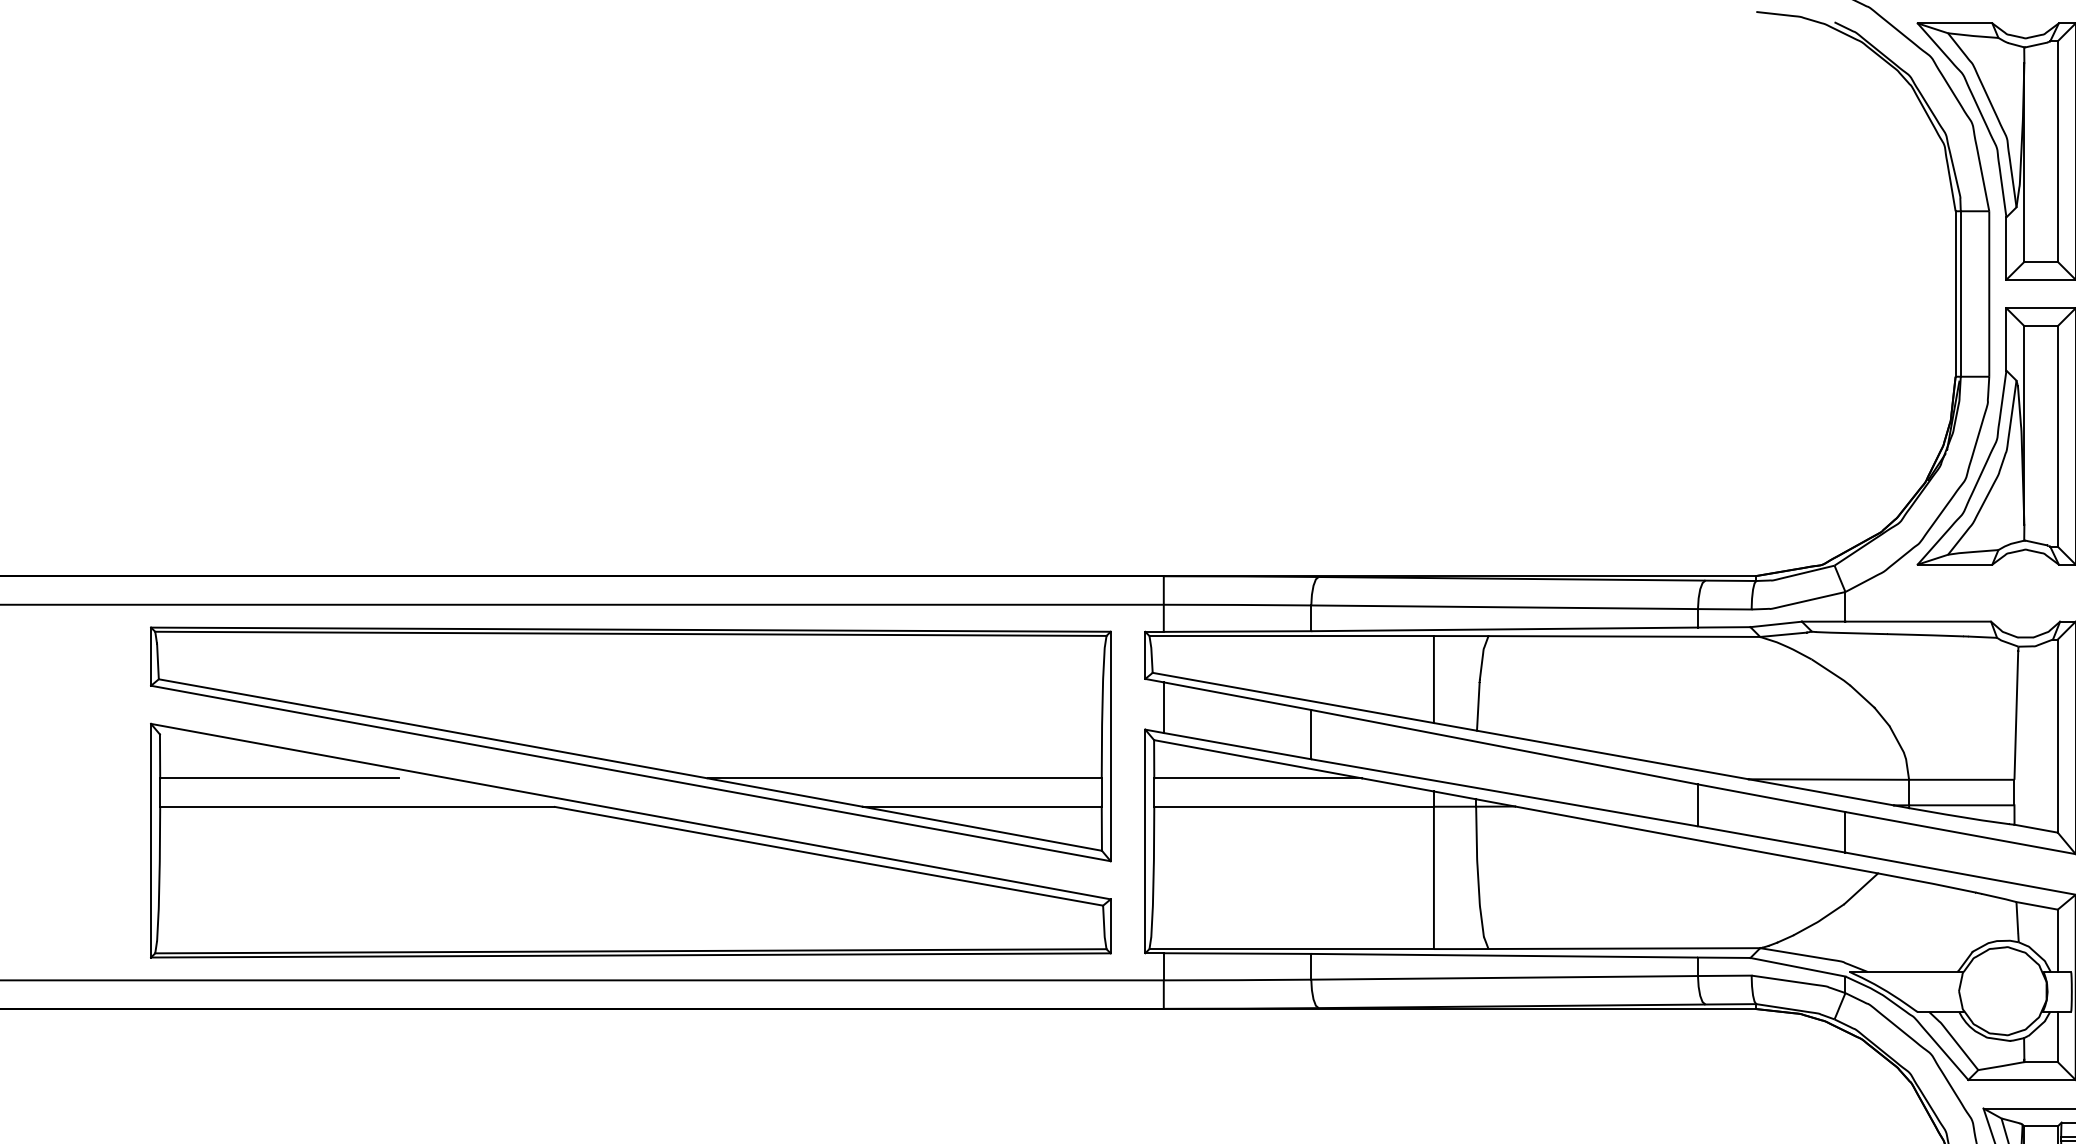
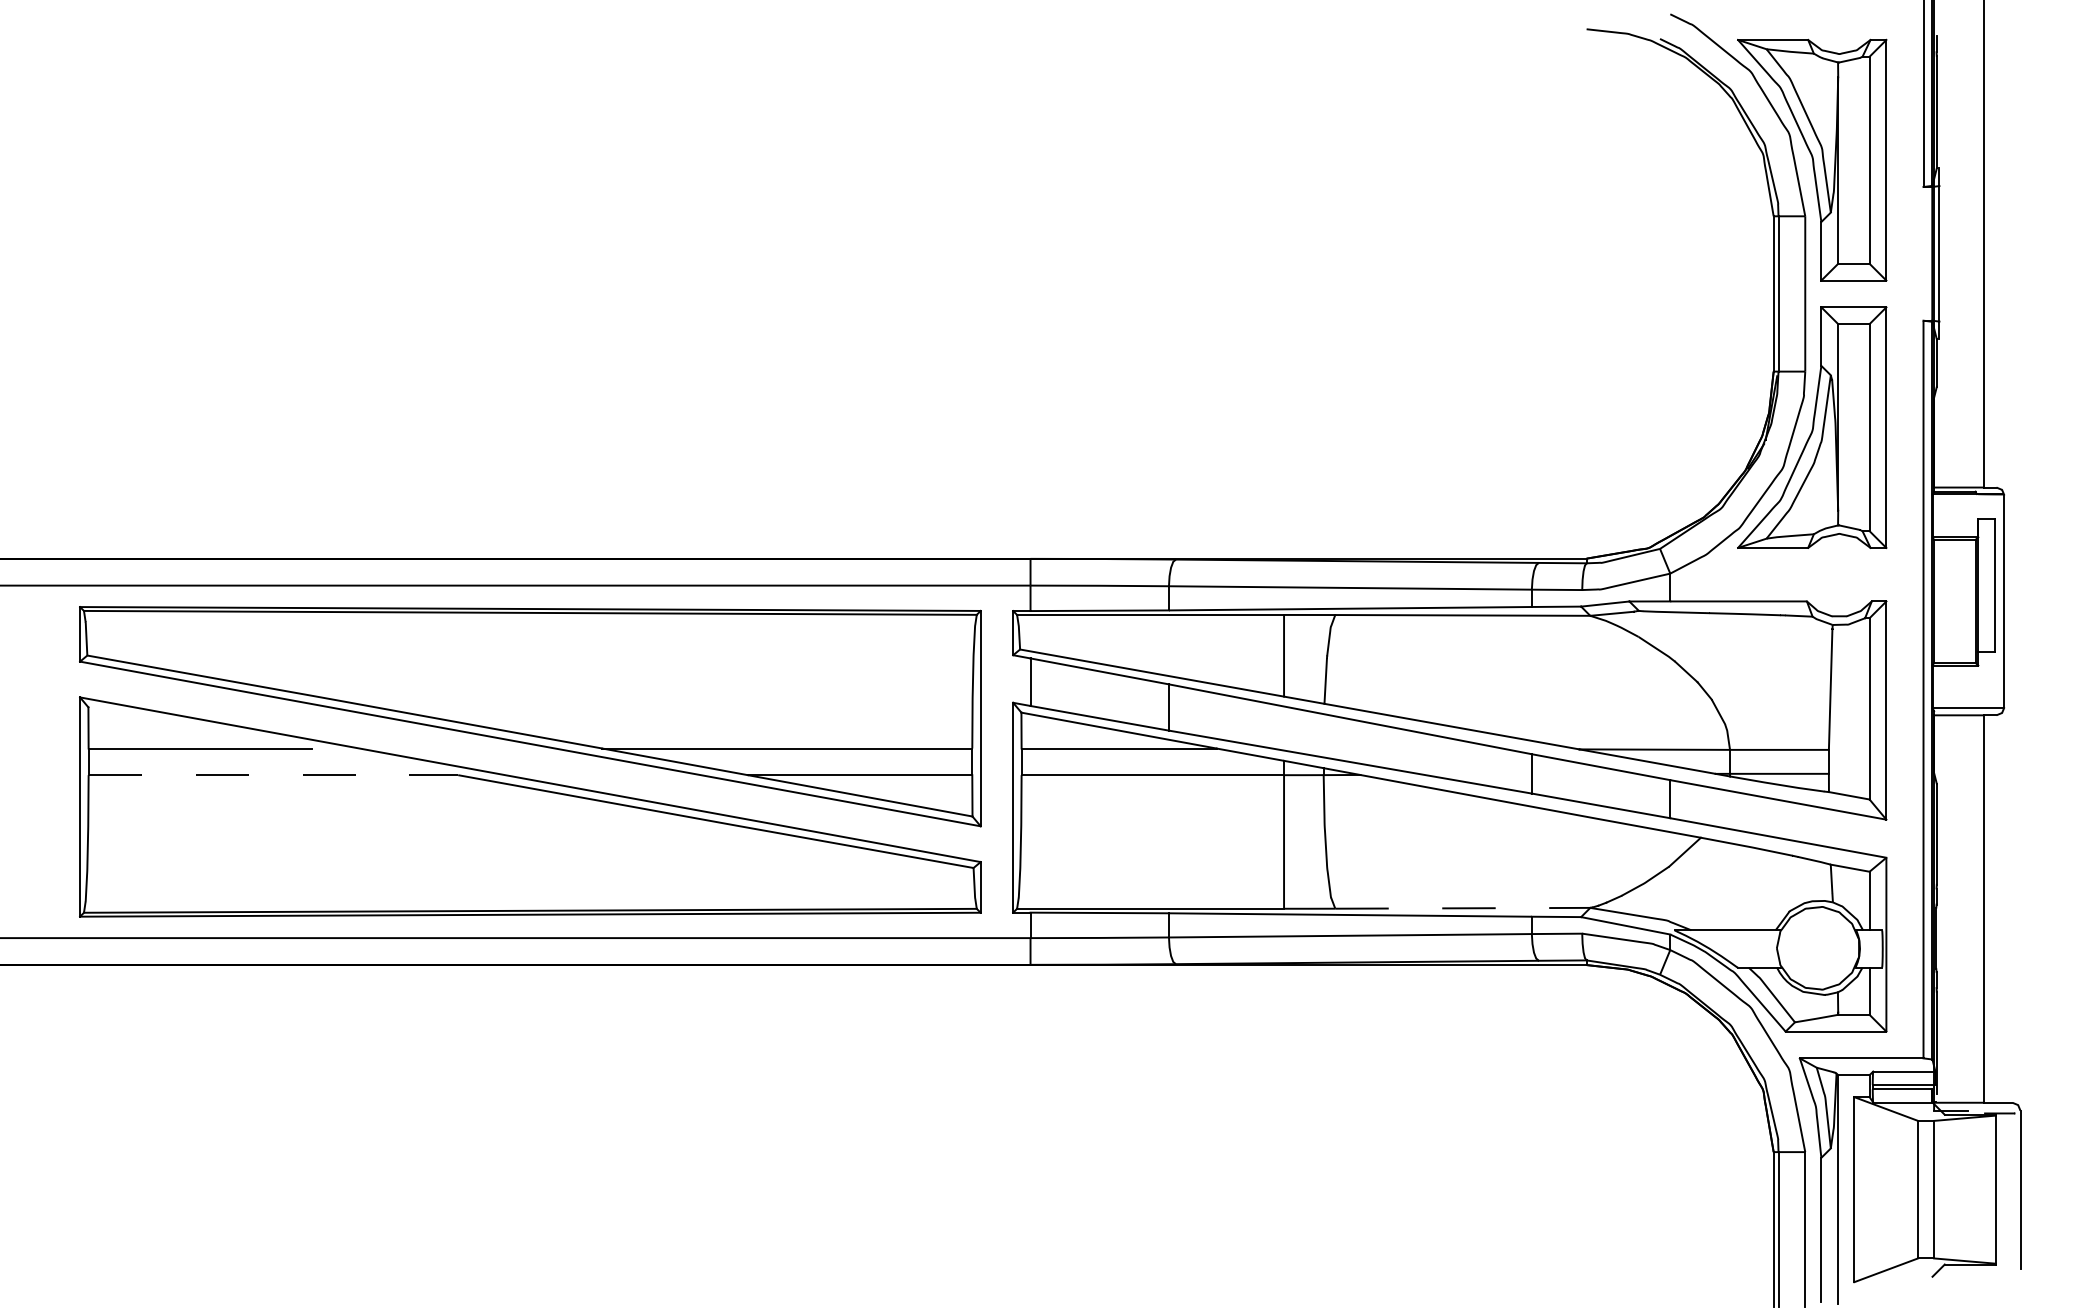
line: (357, 807) -> (273, 775), solid -> dashed
line: (1624, 948) -> (1462, 908), solid -> dashed

